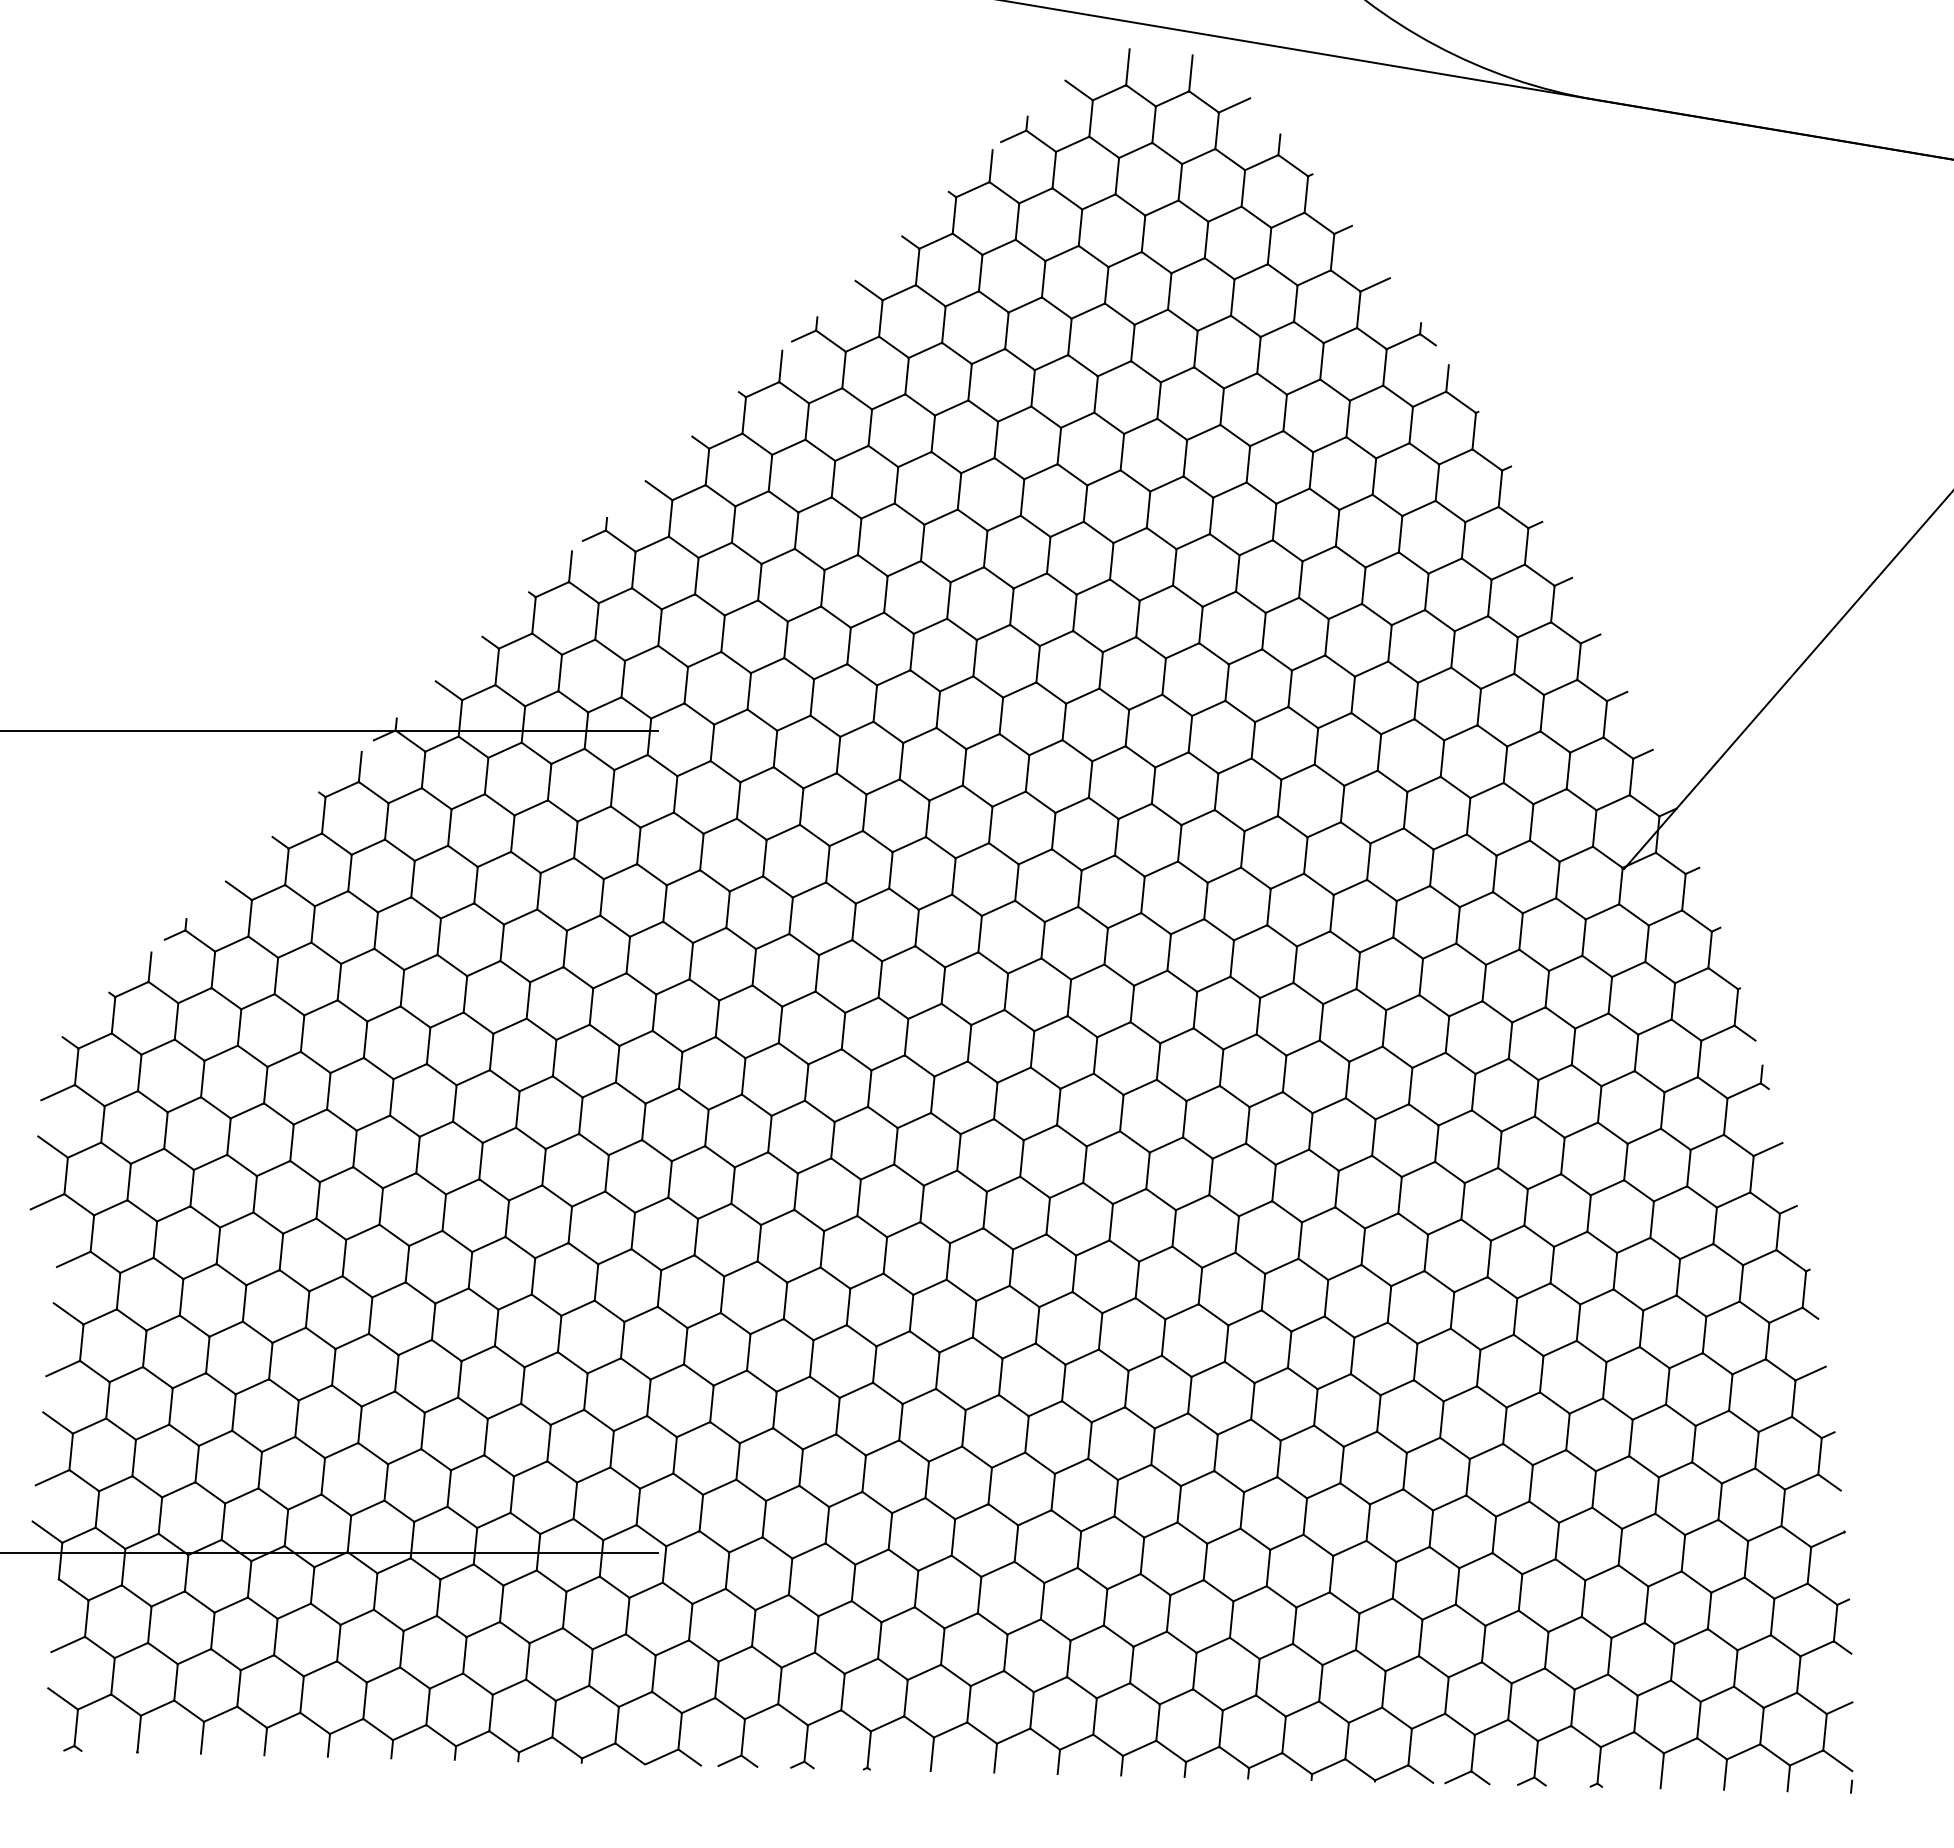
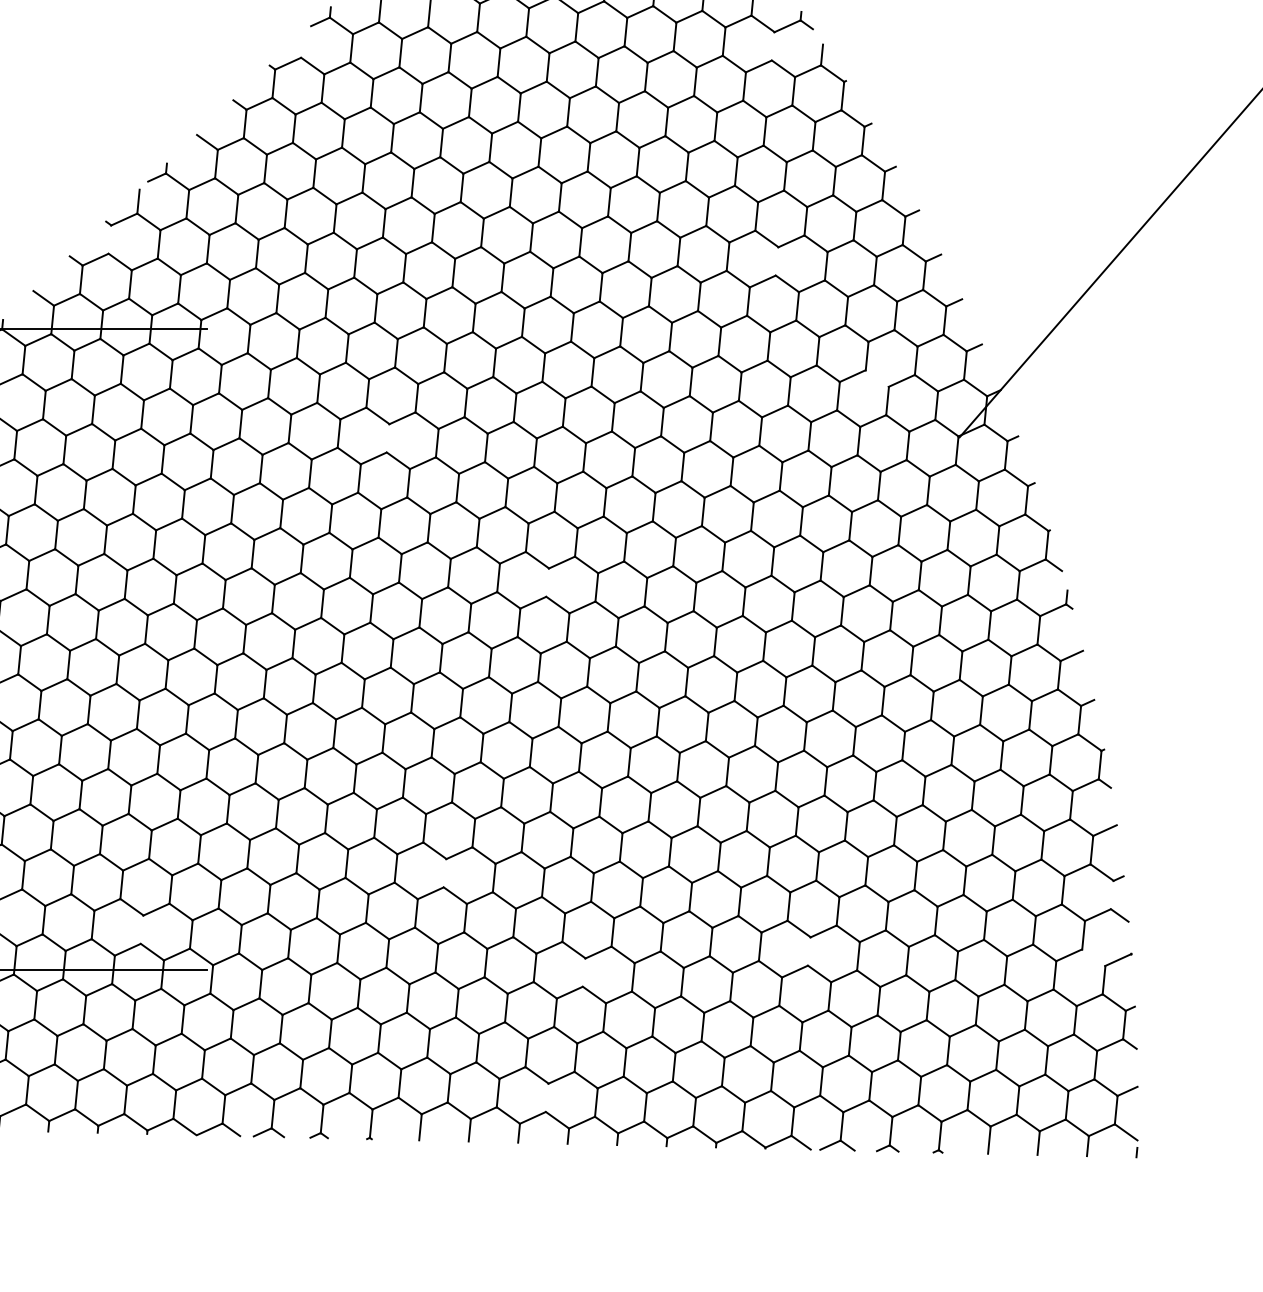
line: (780, 366) -> (302, 45), removed
line: (1384, 367) -> (772, 46), removed
line: (533, 615) -> (109, 239), removed
line: (1389, 643) -> (776, 261), removed
line: (1518, 793) -> (877, 378), removed
line: (890, 870) -> (387, 438), removed
line: (1095, 1055) -> (547, 582), removed
line: (963, 1428) -> (444, 873), removed
line: (1819, 1456) -> (1111, 895), removed
line: (575, 1500) -> (142, 929), removed
line: (1431, 1528) -> (809, 951), removed
line: (1796, 1536) -> (1093, 957), removed
line: (1142, 1556) -> (584, 973), removed
line: (1094, 1716) -> (546, 1097), removed

